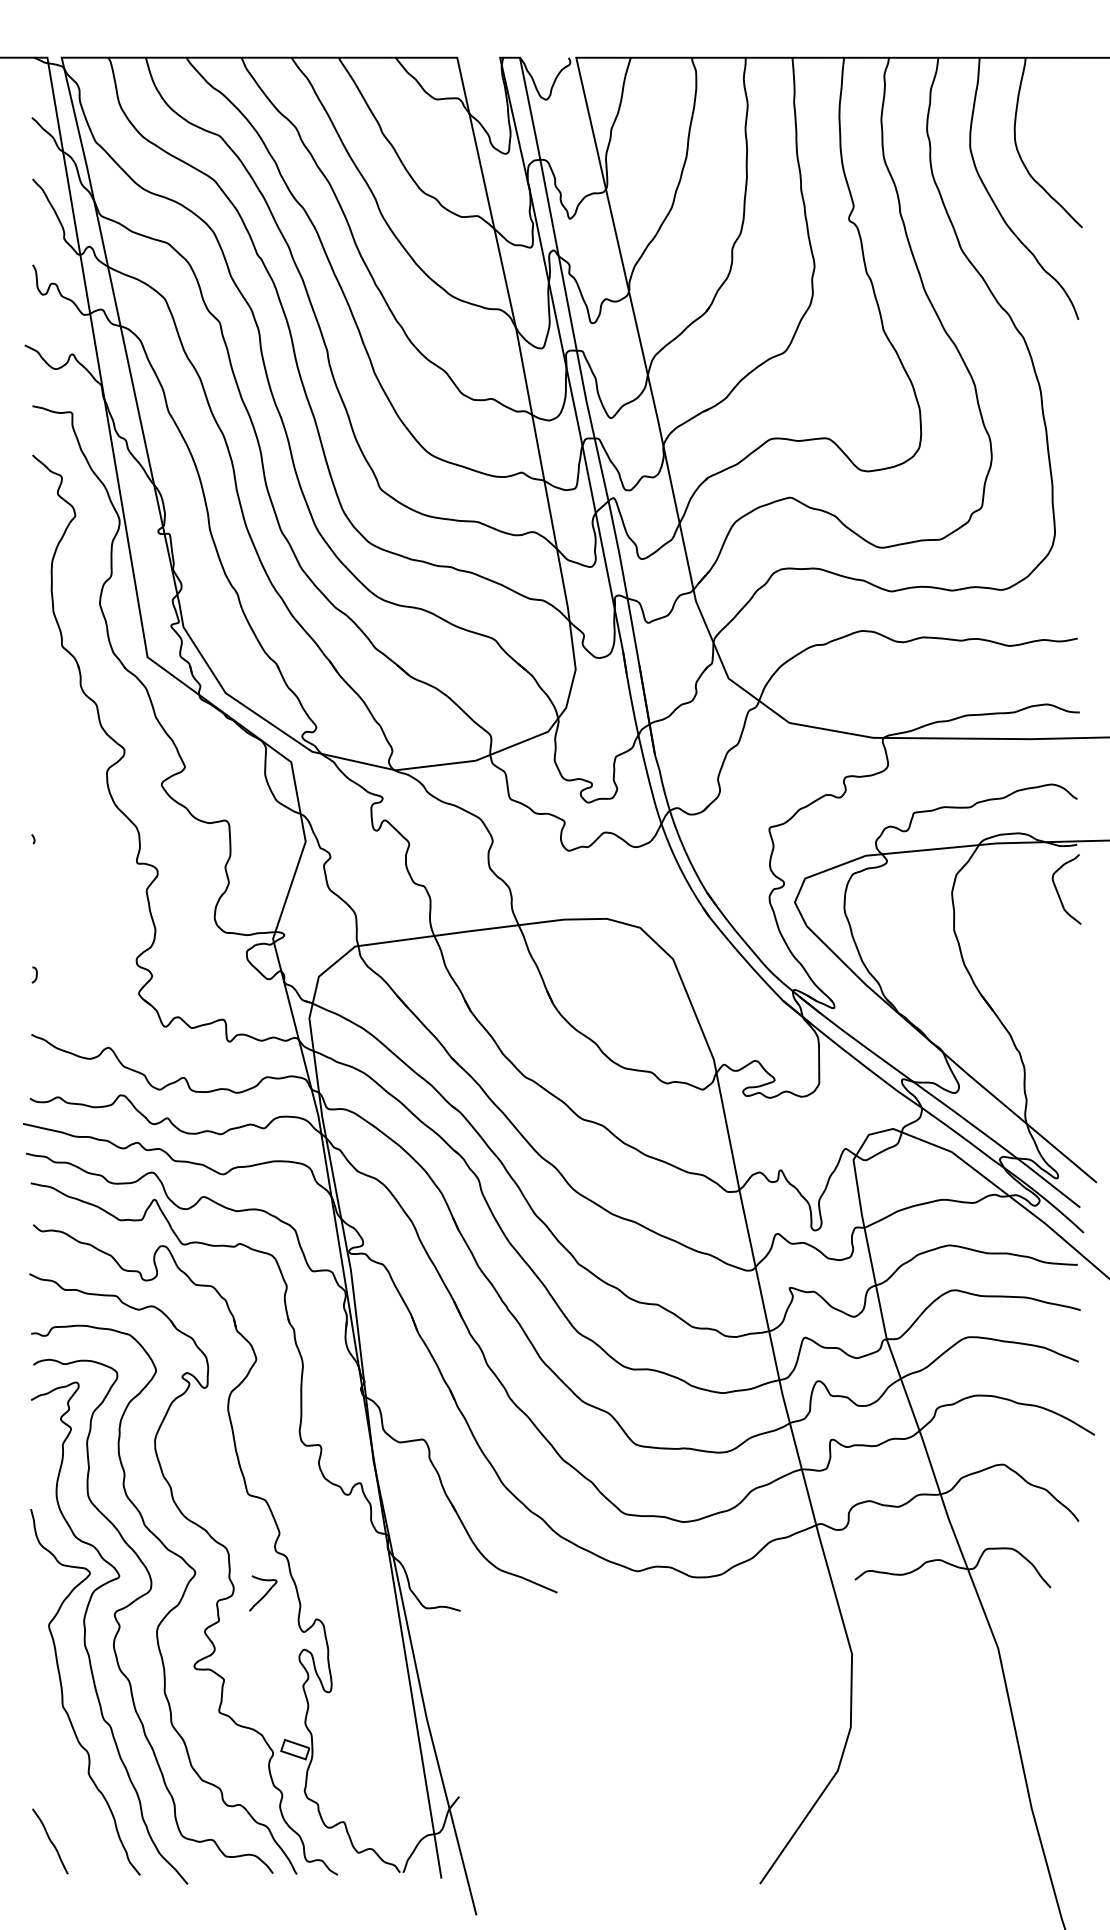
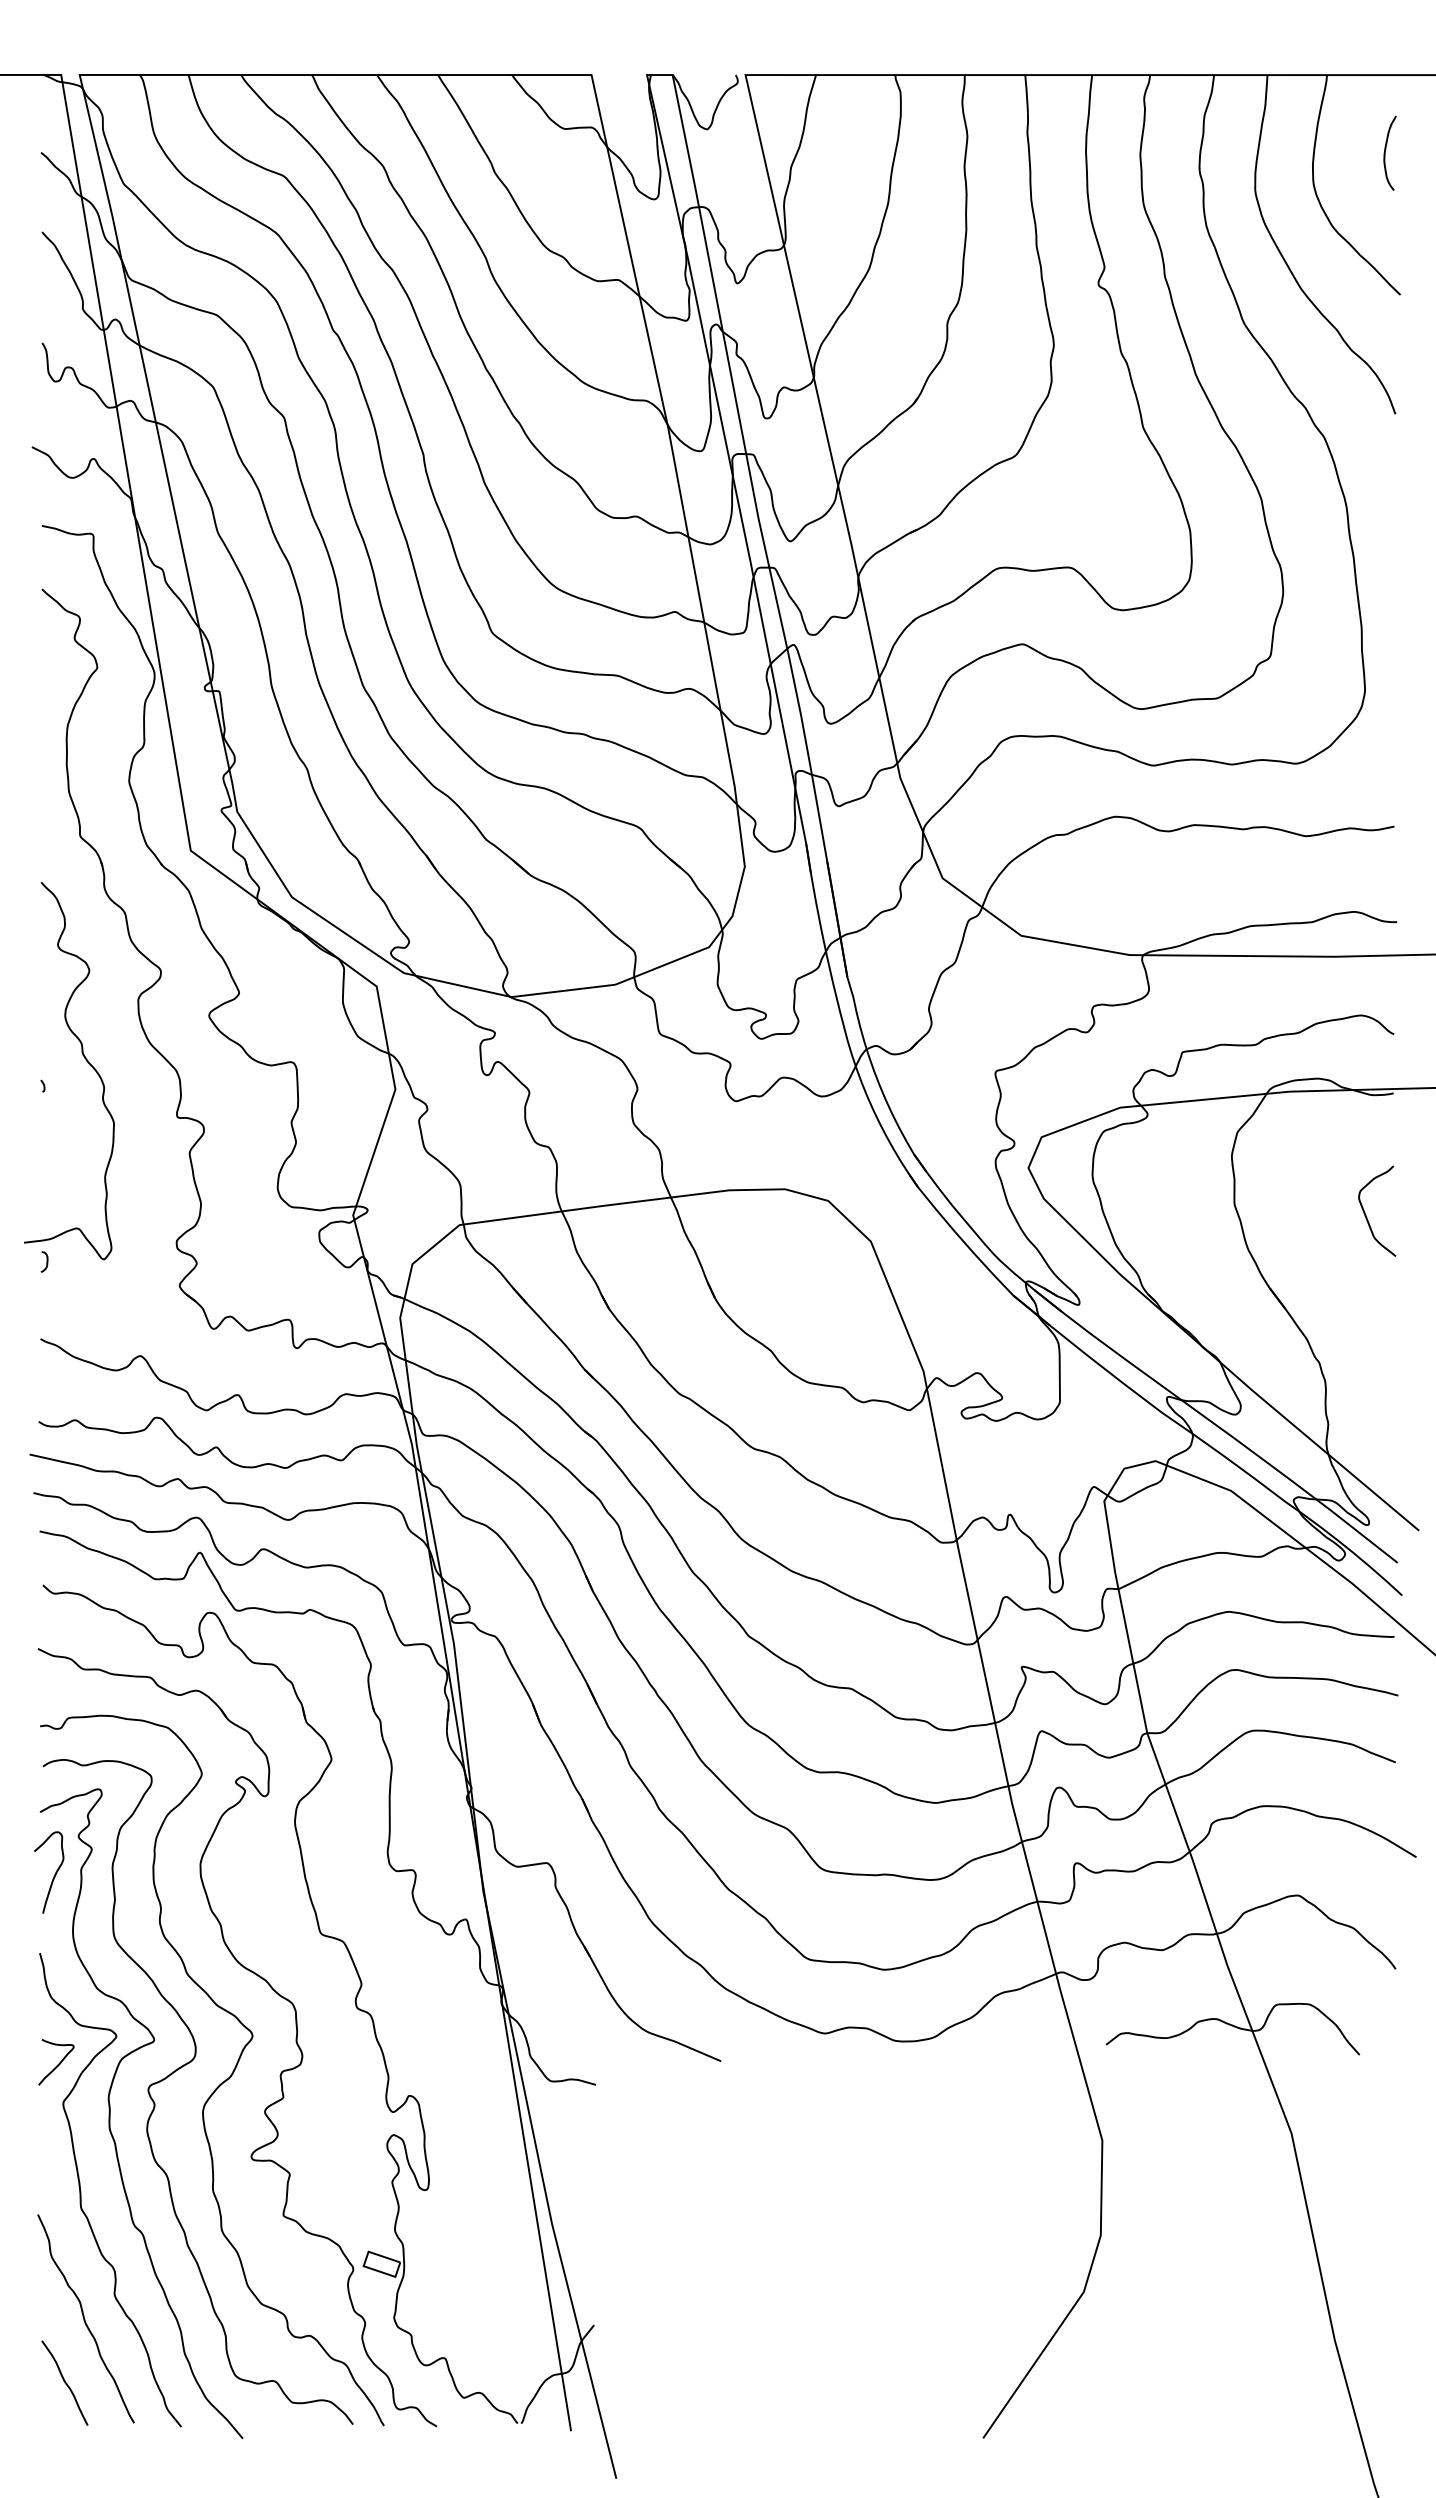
curve: (1070, 117) -> (1385, 152), added
curve: (66, 820) -> (86, 1061), added
curve: (1058, 892) -> (1366, 1215), moved
curve: (42, 1448) -> (54, 1874), added
curve: (264, 1594) -> (58, 2063), moved
curve: (65, 1791) -> (84, 2318), added

